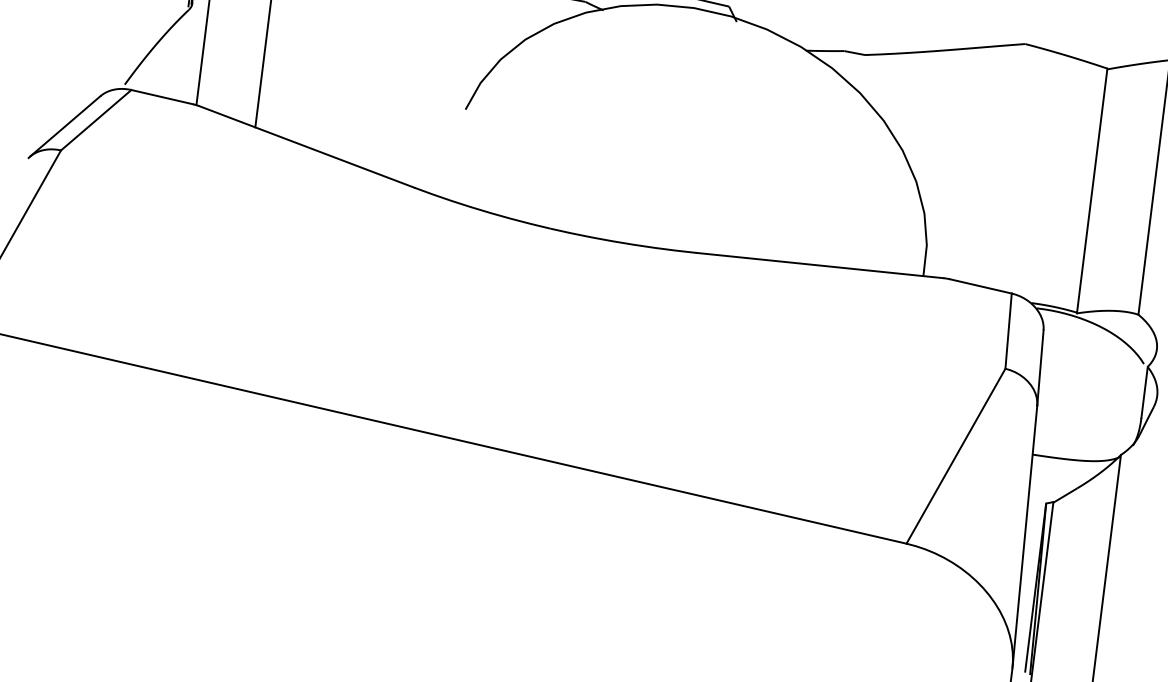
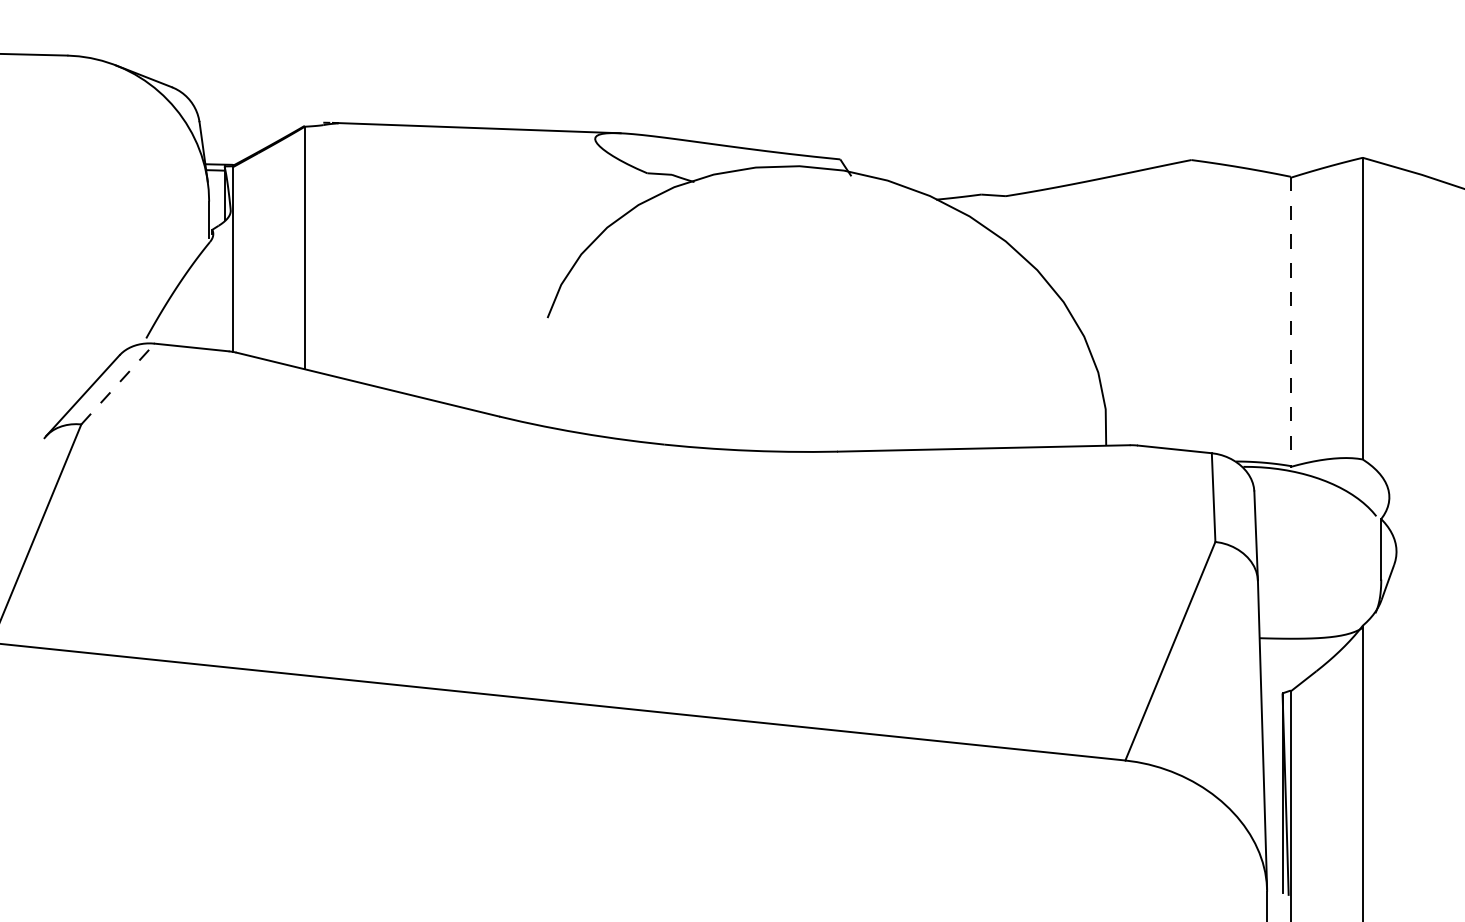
line: (96, 120) -> (118, 384), solid -> dashed
line: (1091, 190) -> (1290, 321), solid -> dashed

